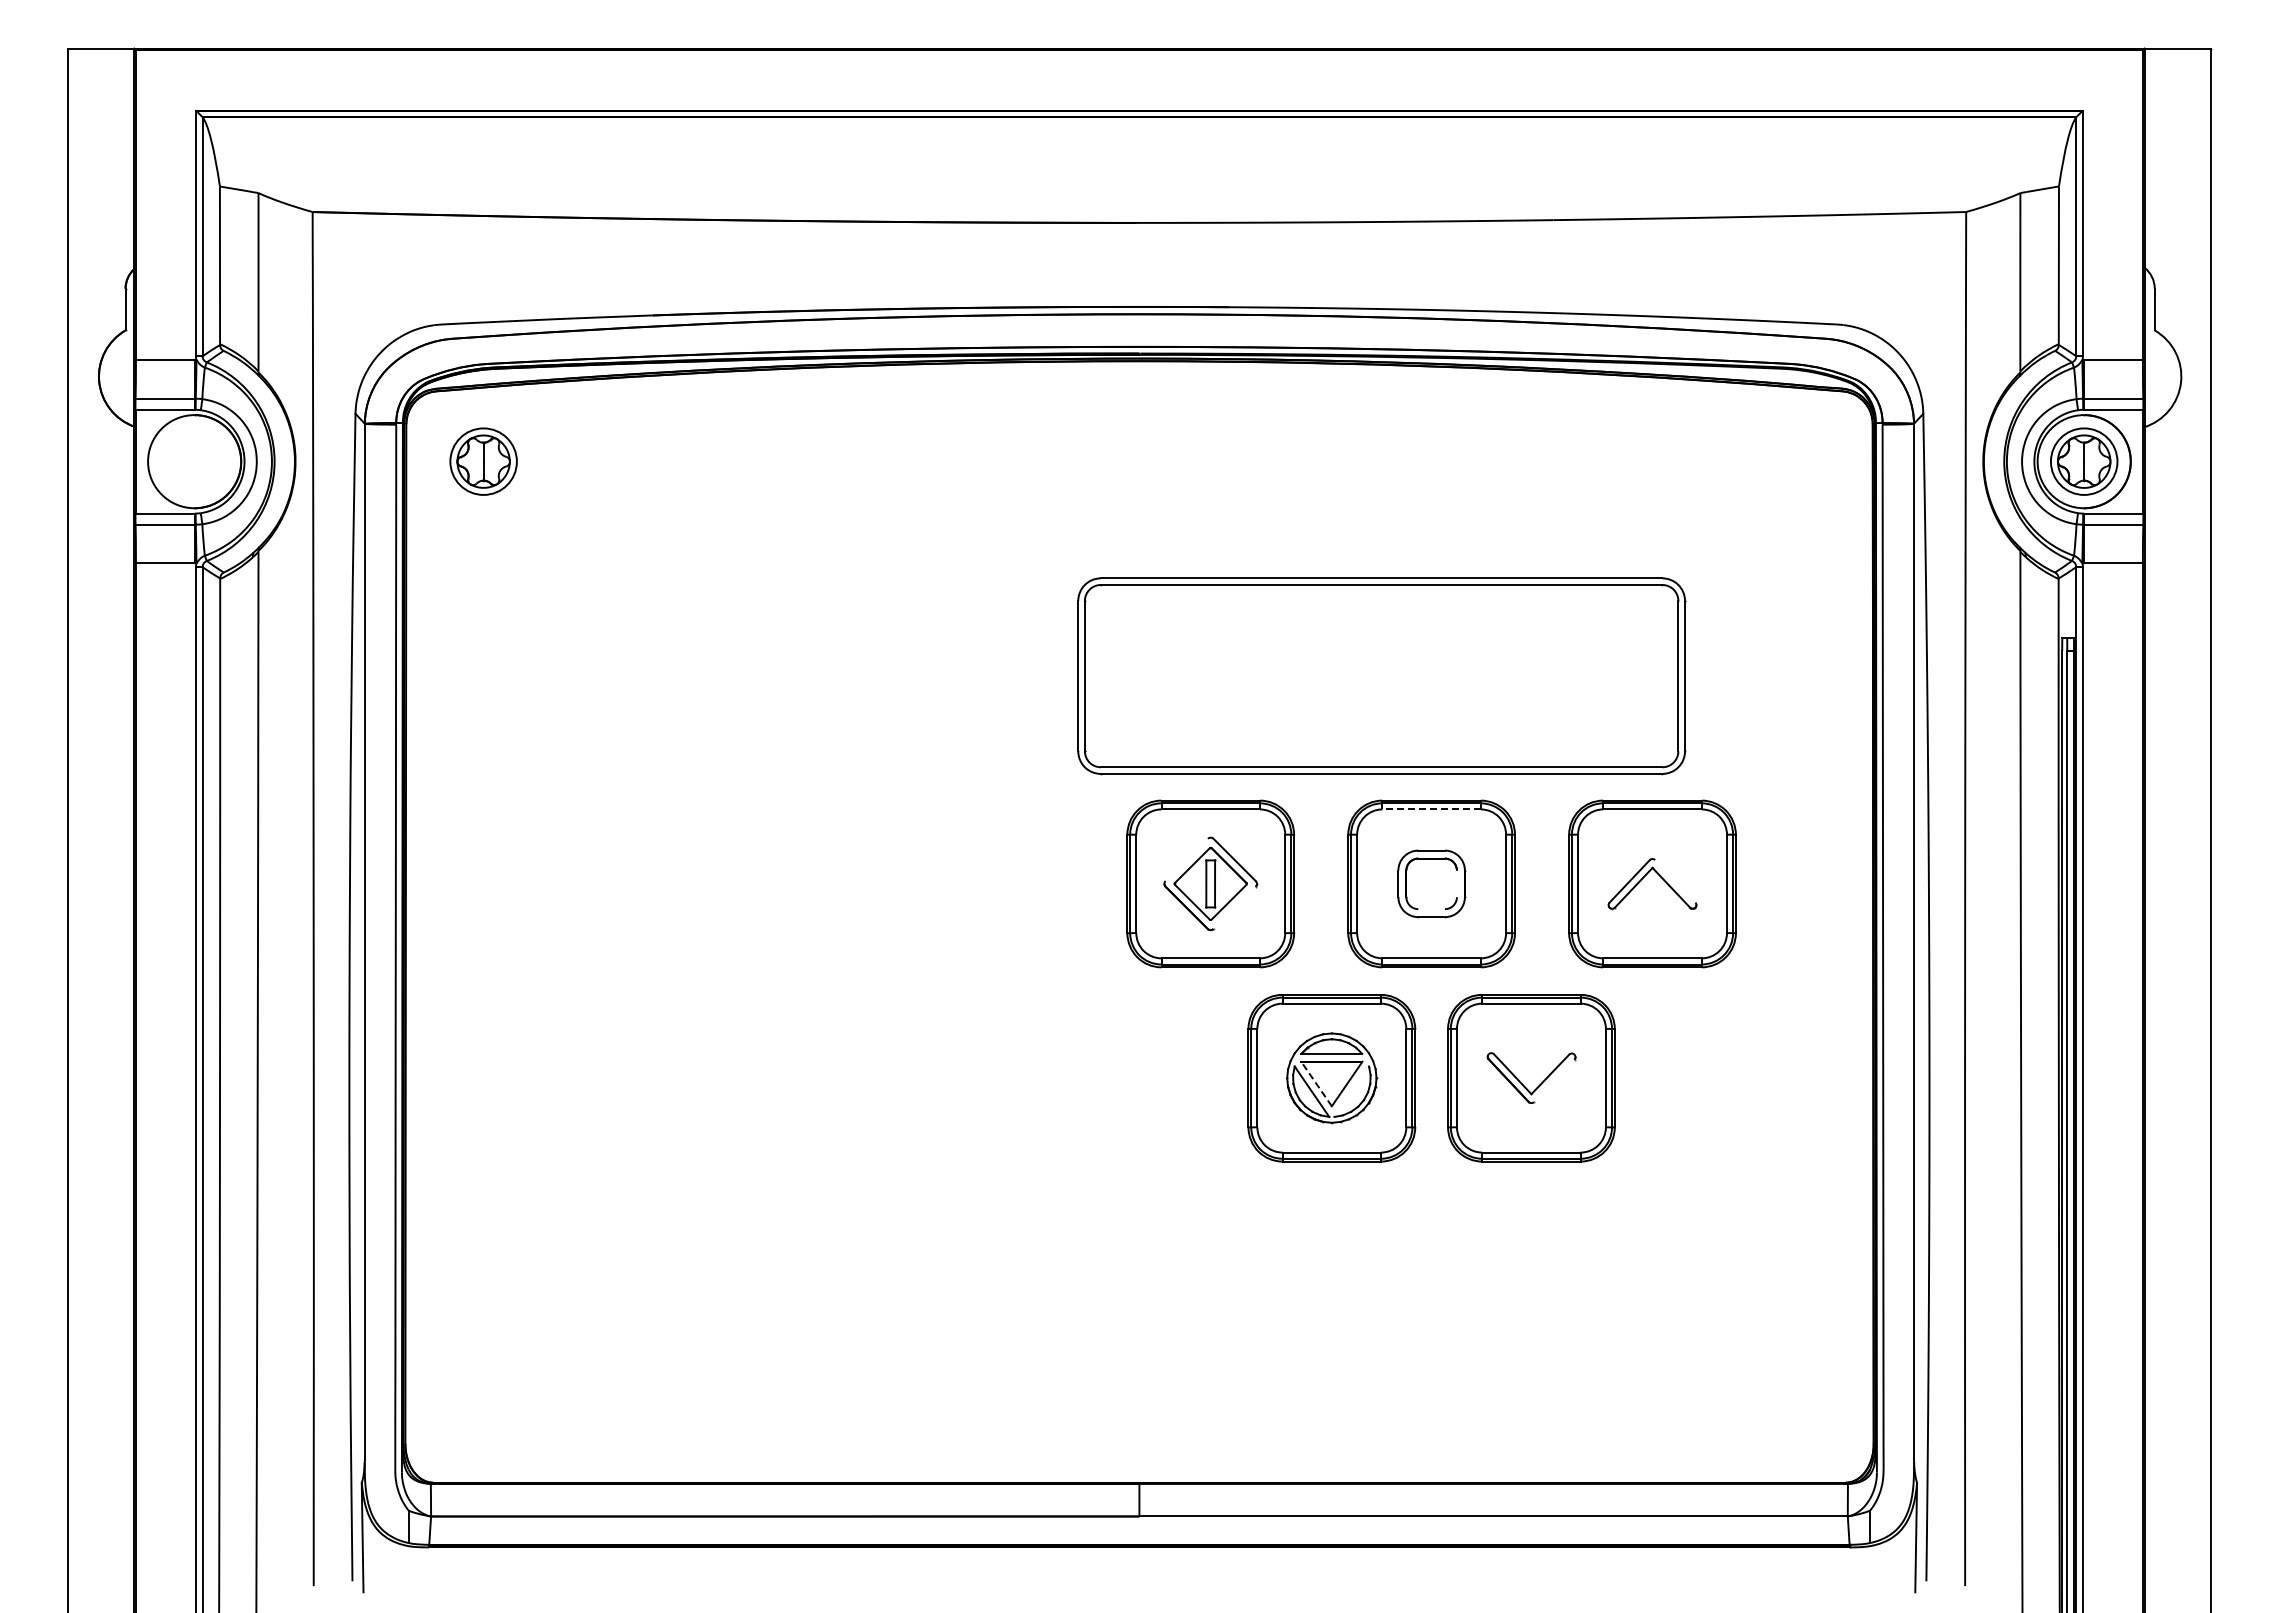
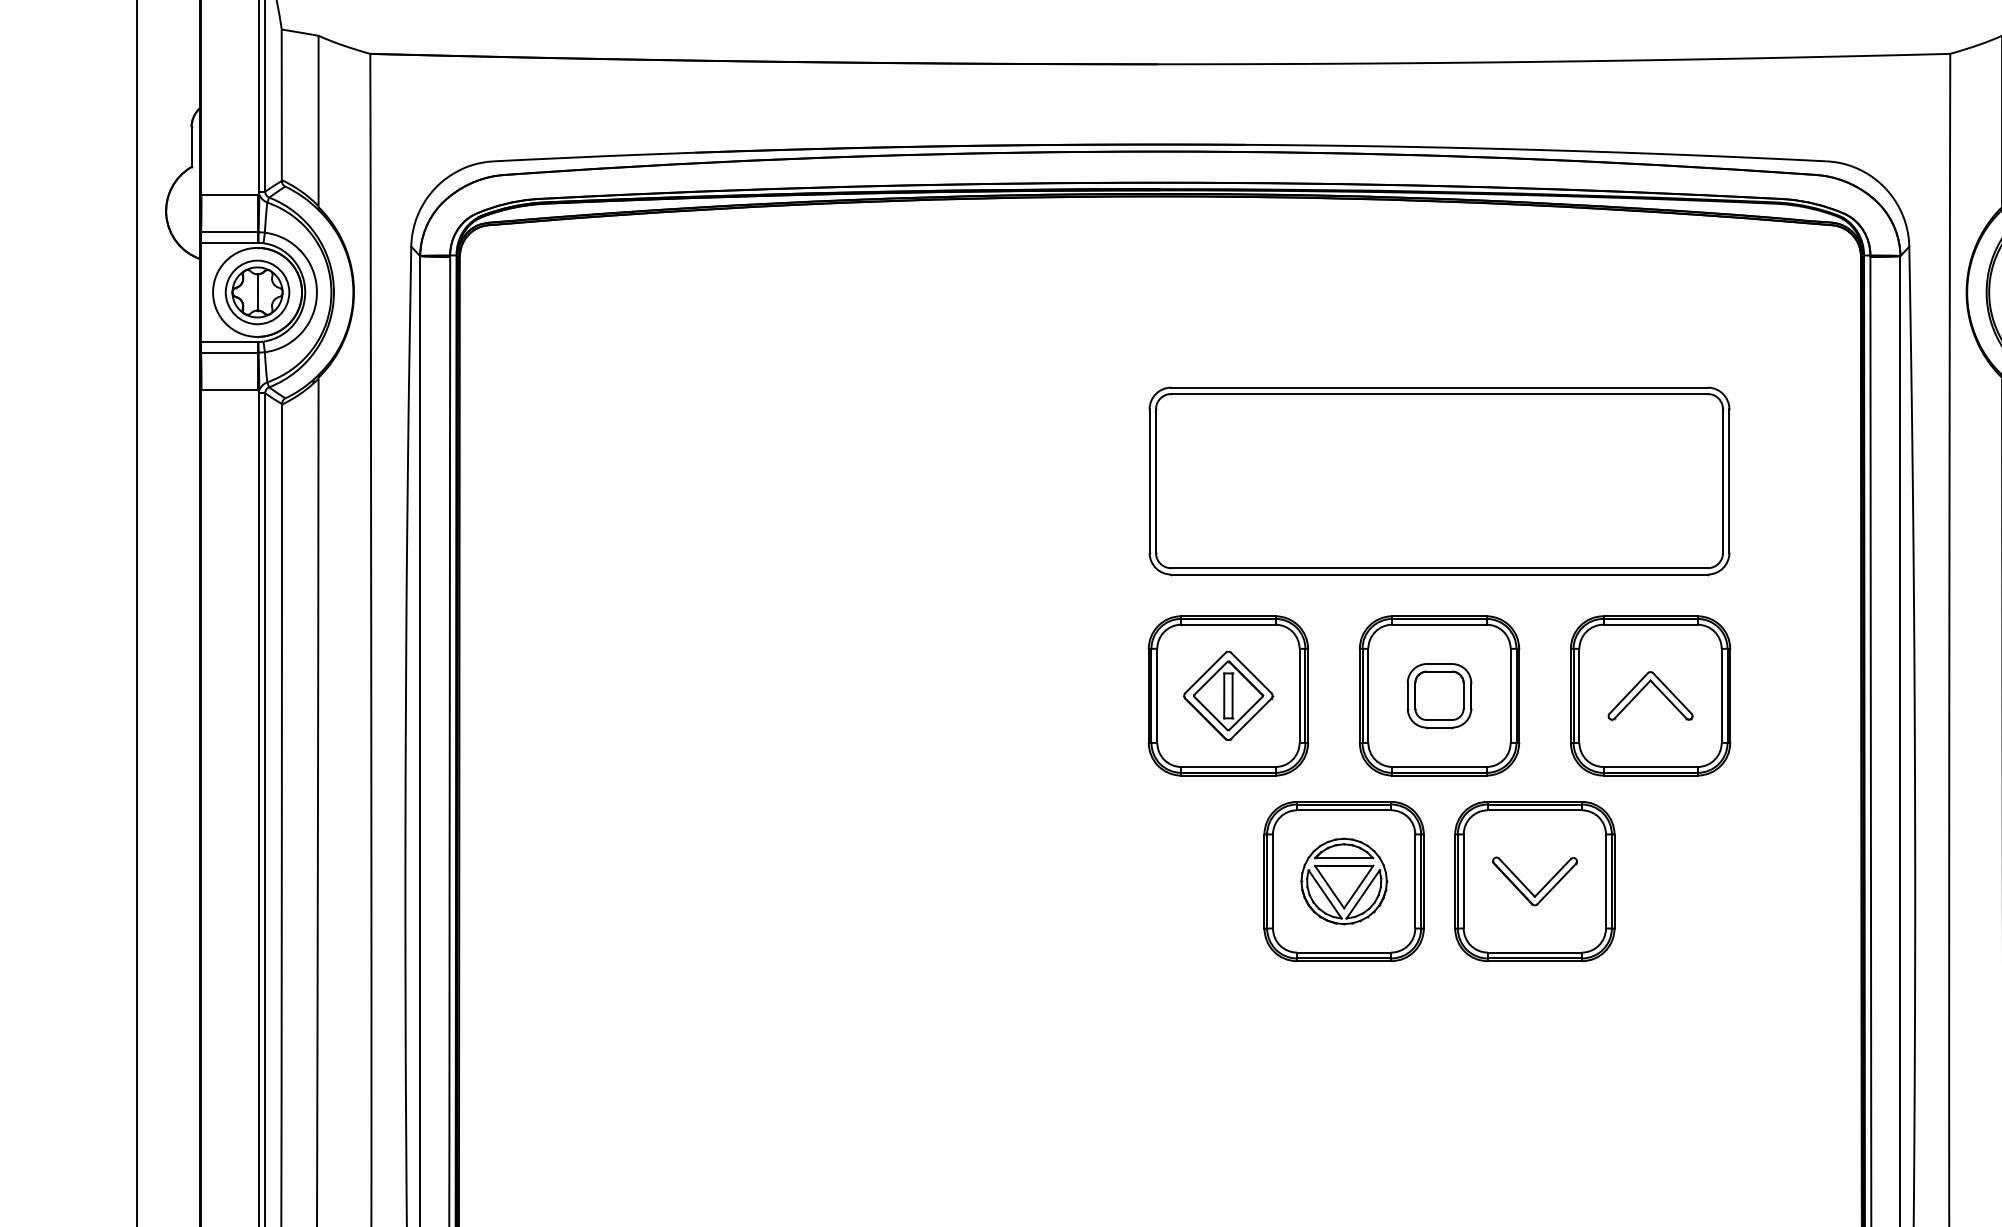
part: (483, 461) -> (257, 292), moved
part: (1381, 676) -> (1439, 481), moved
line: (1431, 809) -> (1439, 624), dashed -> solid
line: (1186, 859) -> (1205, 672), added
line: (1675, 881) -> (1672, 693), added
line: (1456, 883) -> (1463, 695), added
line: (1234, 907) -> (1251, 718), added
line: (1431, 909) -> (1439, 720), added
line: (1554, 1080) -> (1556, 883), added
line: (1316, 1083) -> (1329, 886), dashed -> solid
line: (1351, 1091) -> (1362, 894), added

